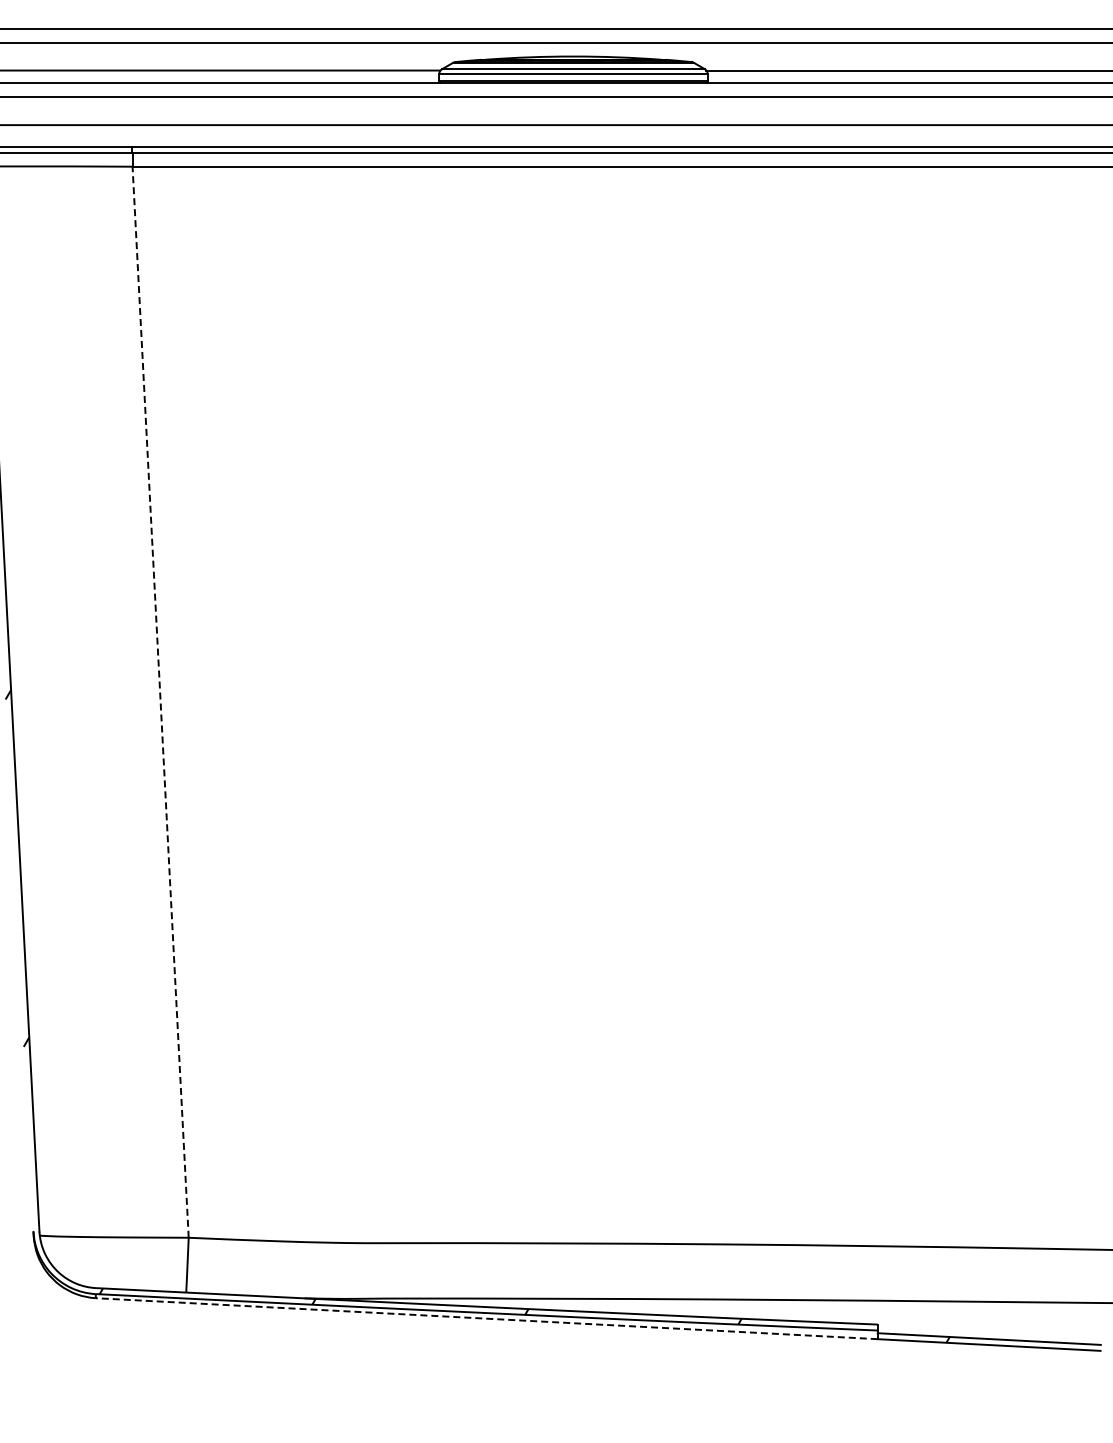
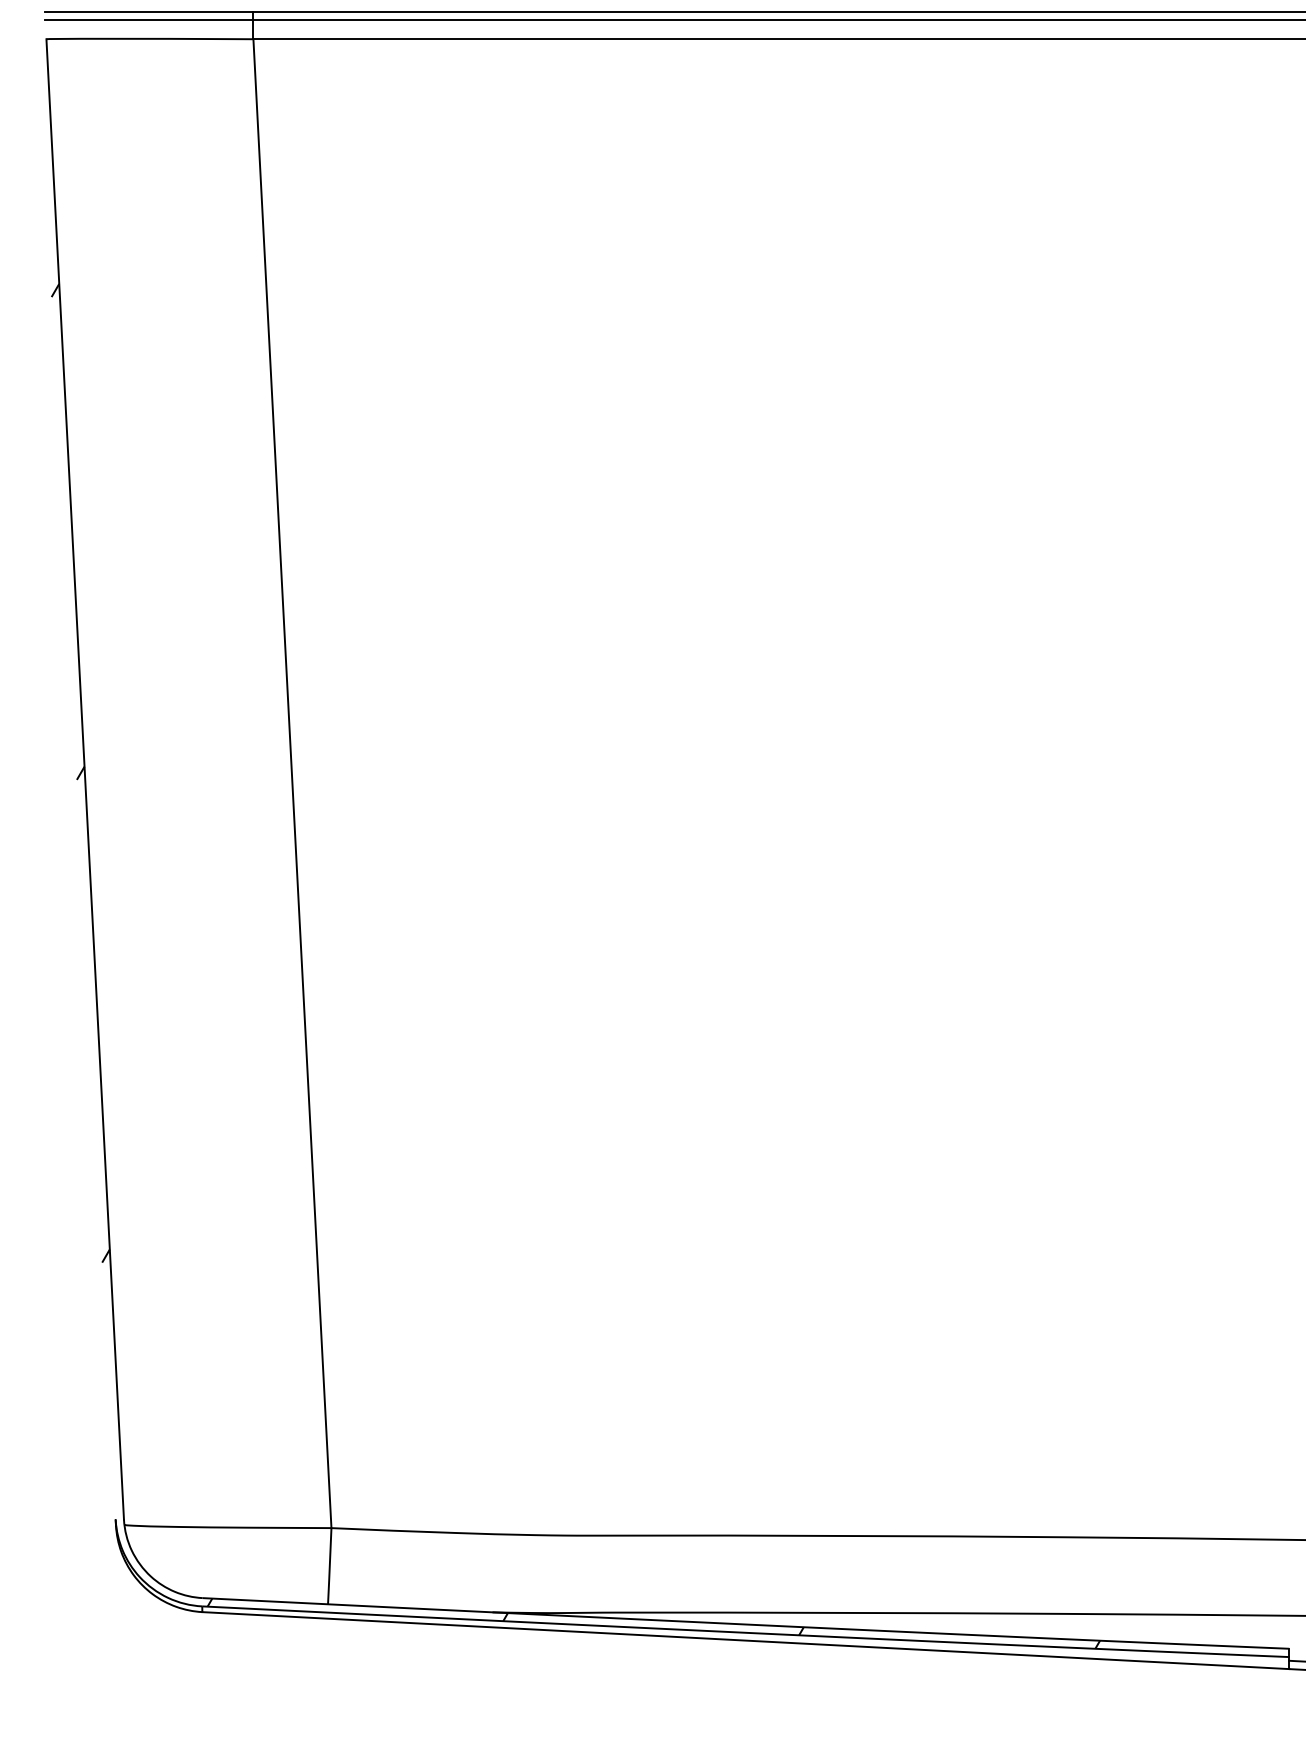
line: (160, 701) -> (292, 782), dashed -> solid
line: (486, 1318) -> (745, 1640), dashed -> solid

